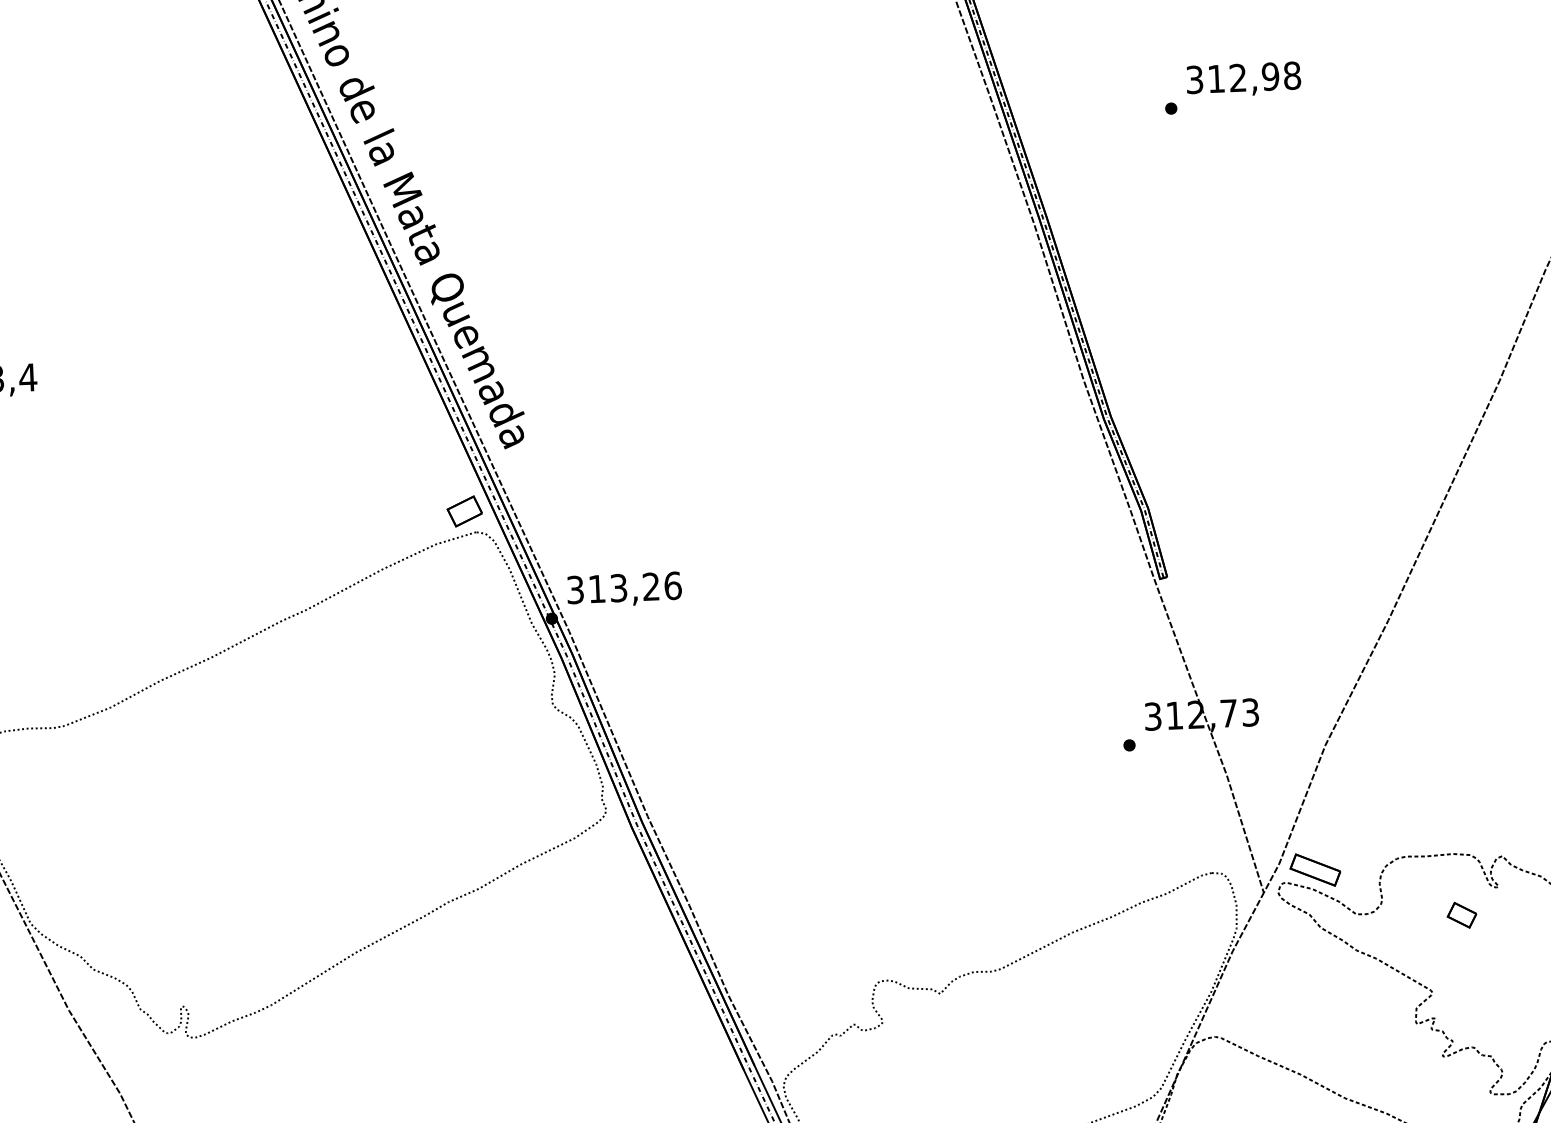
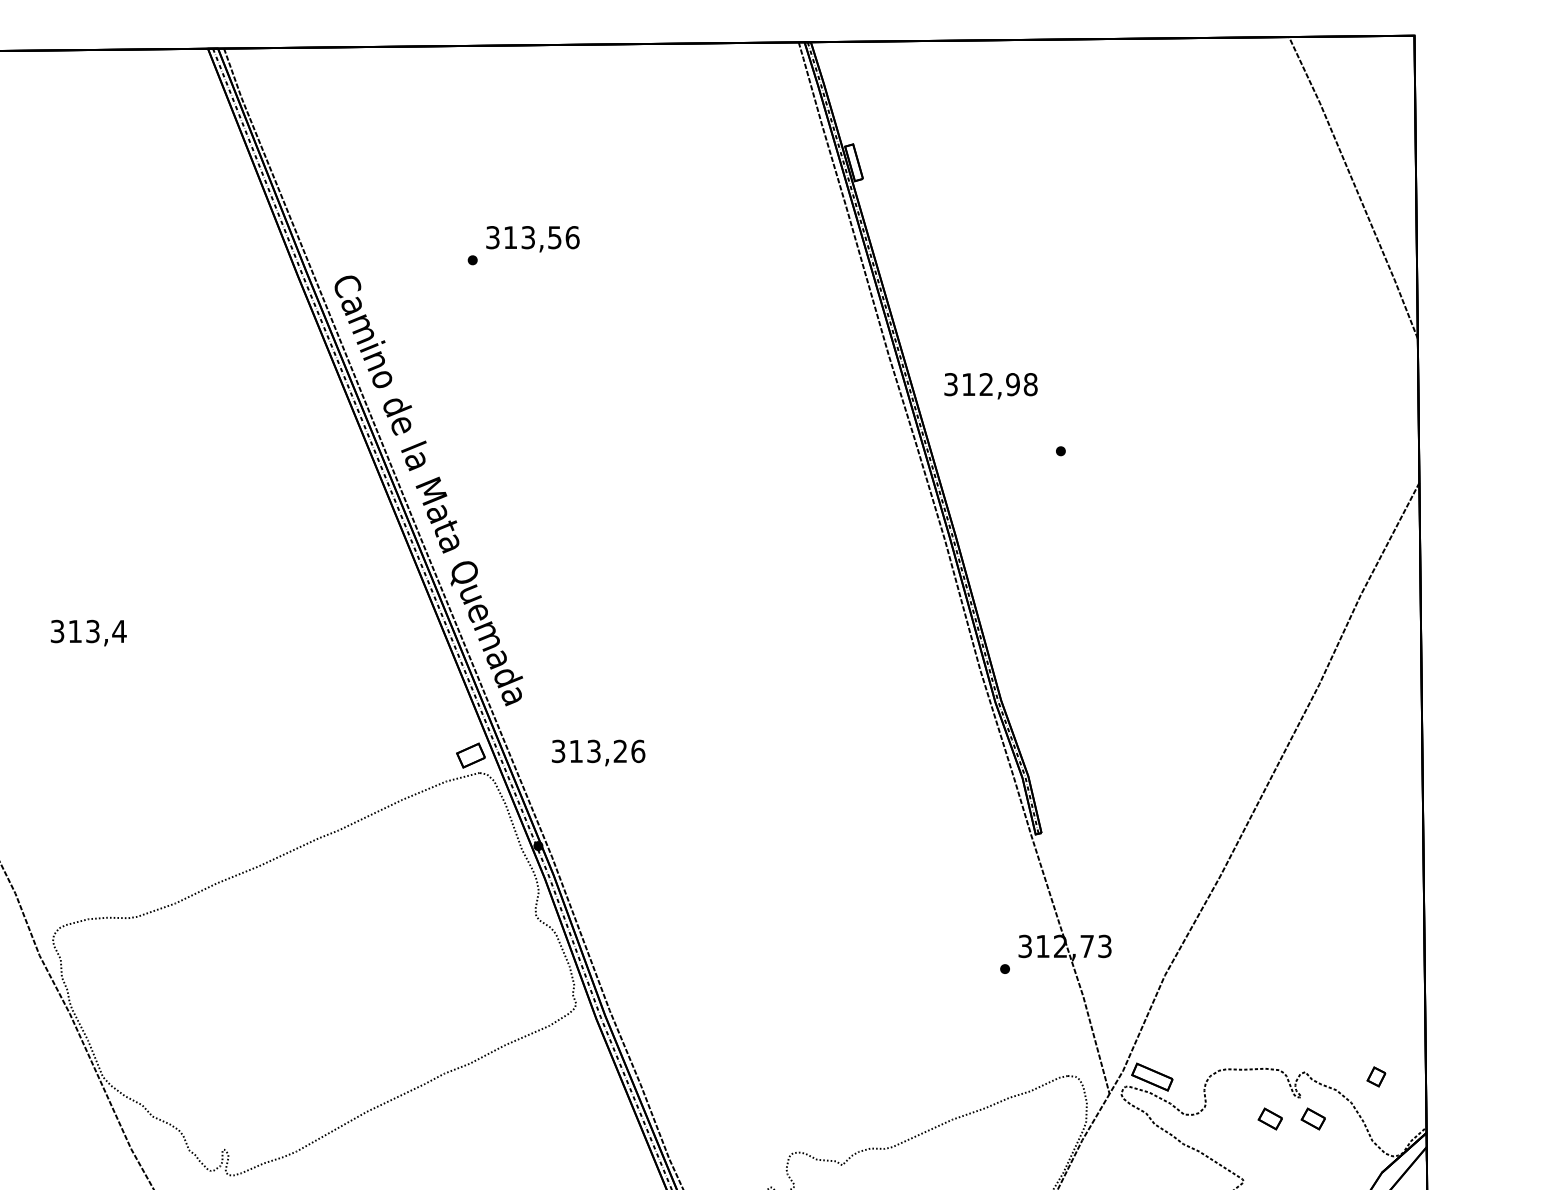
text: (1243, 80) -> (990, 386), moved
text: (624, 589) -> (598, 752), moved
part: (1513, 912) -> (1312, 1118), added

